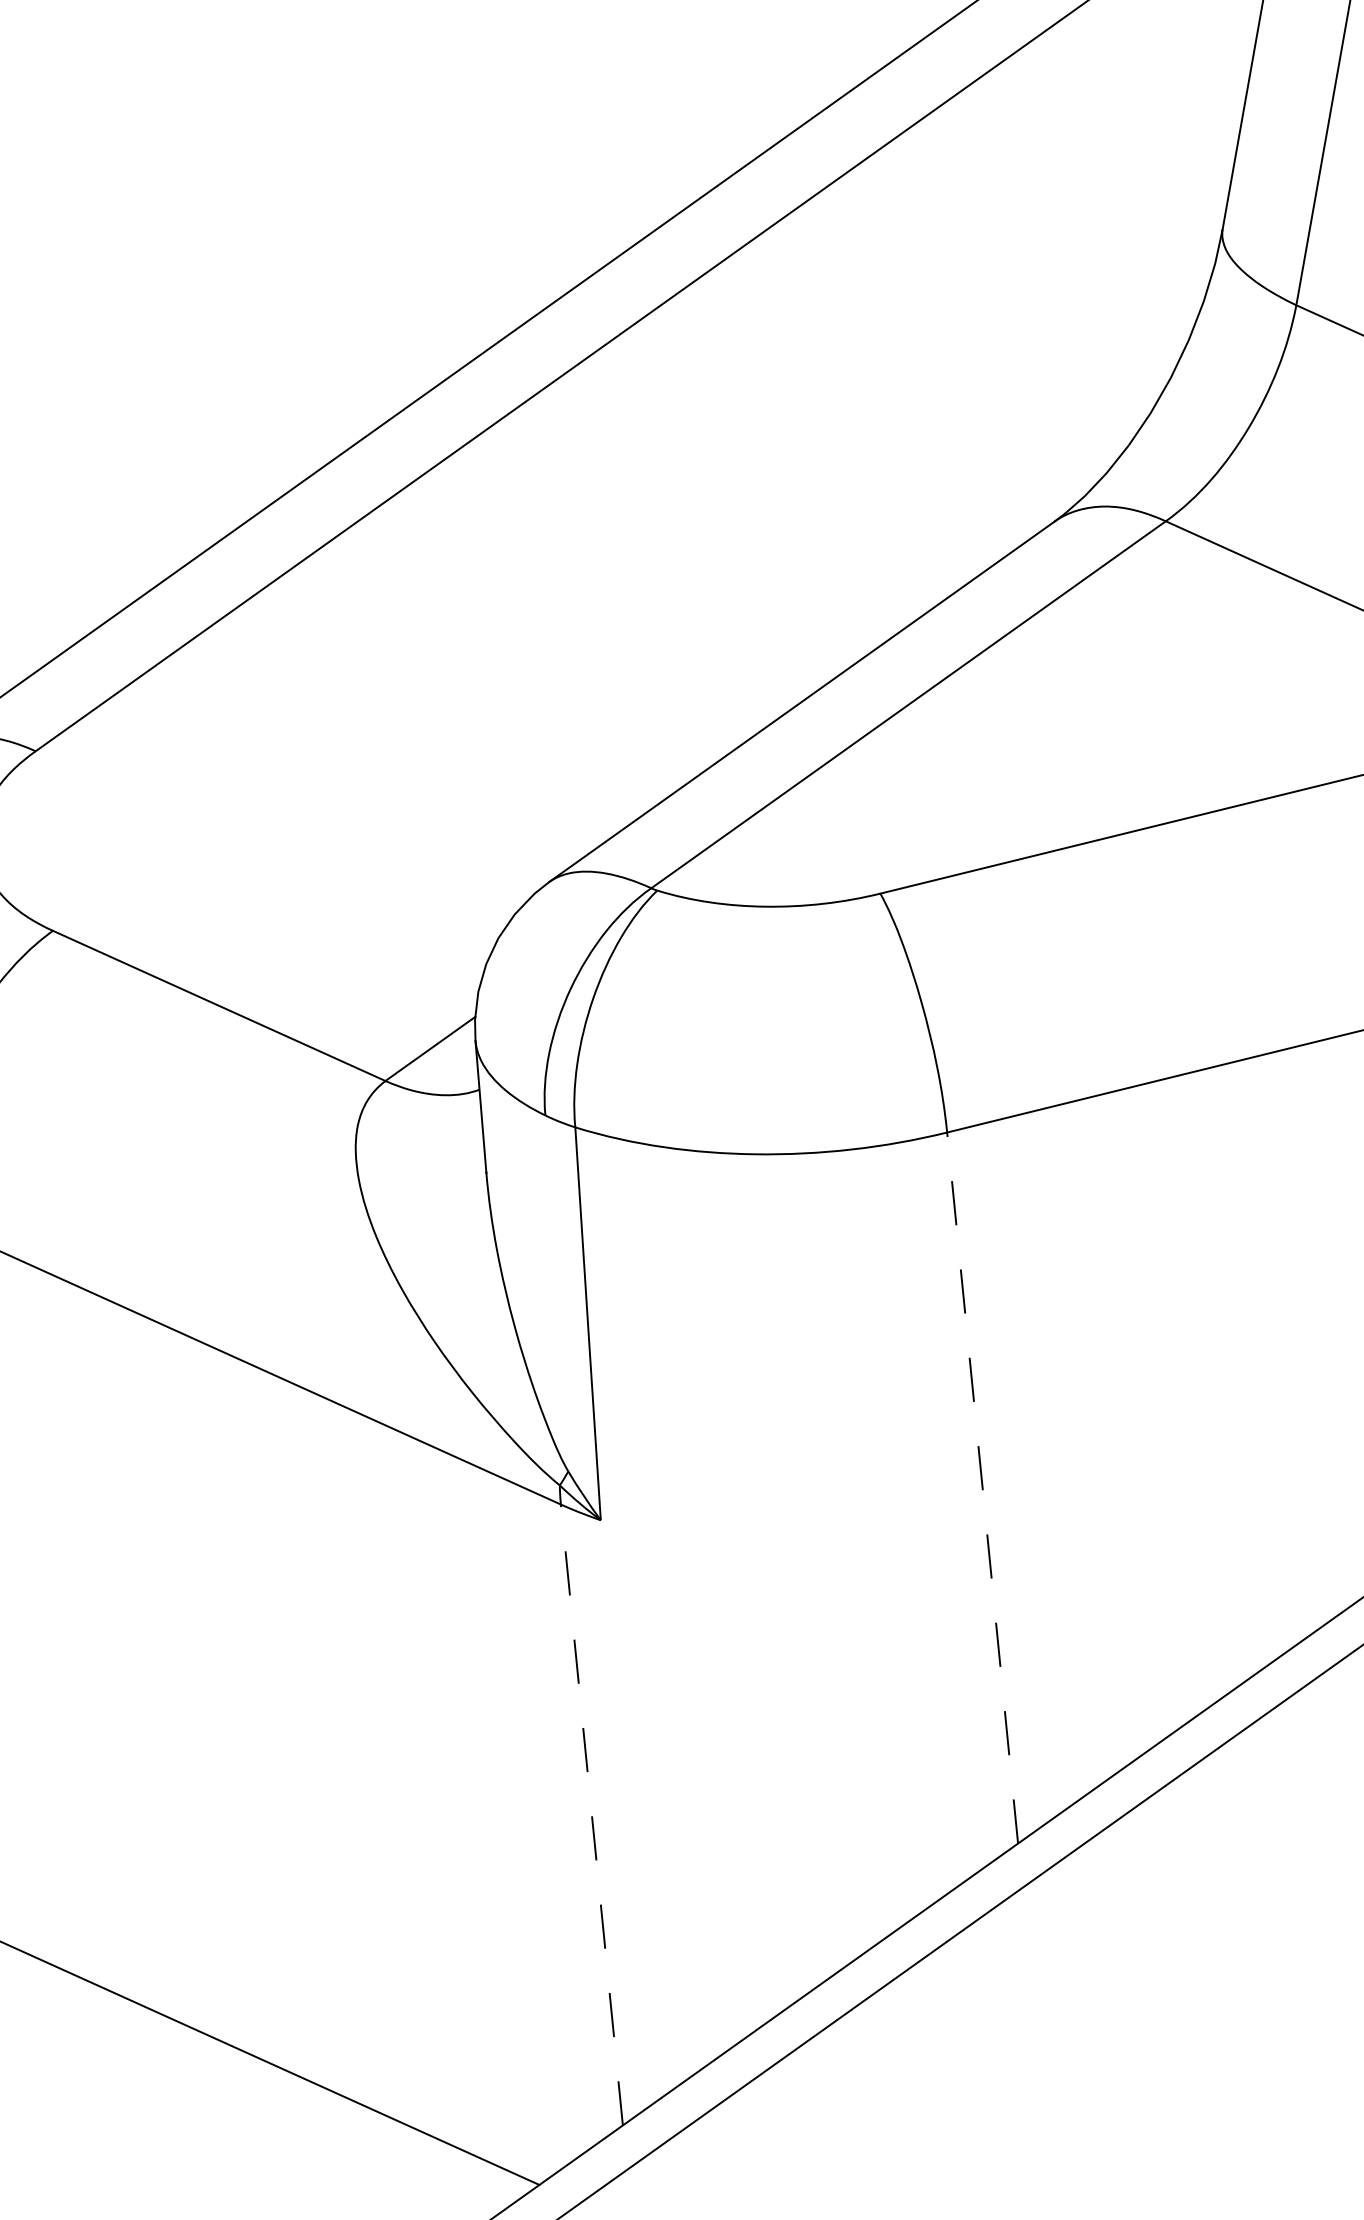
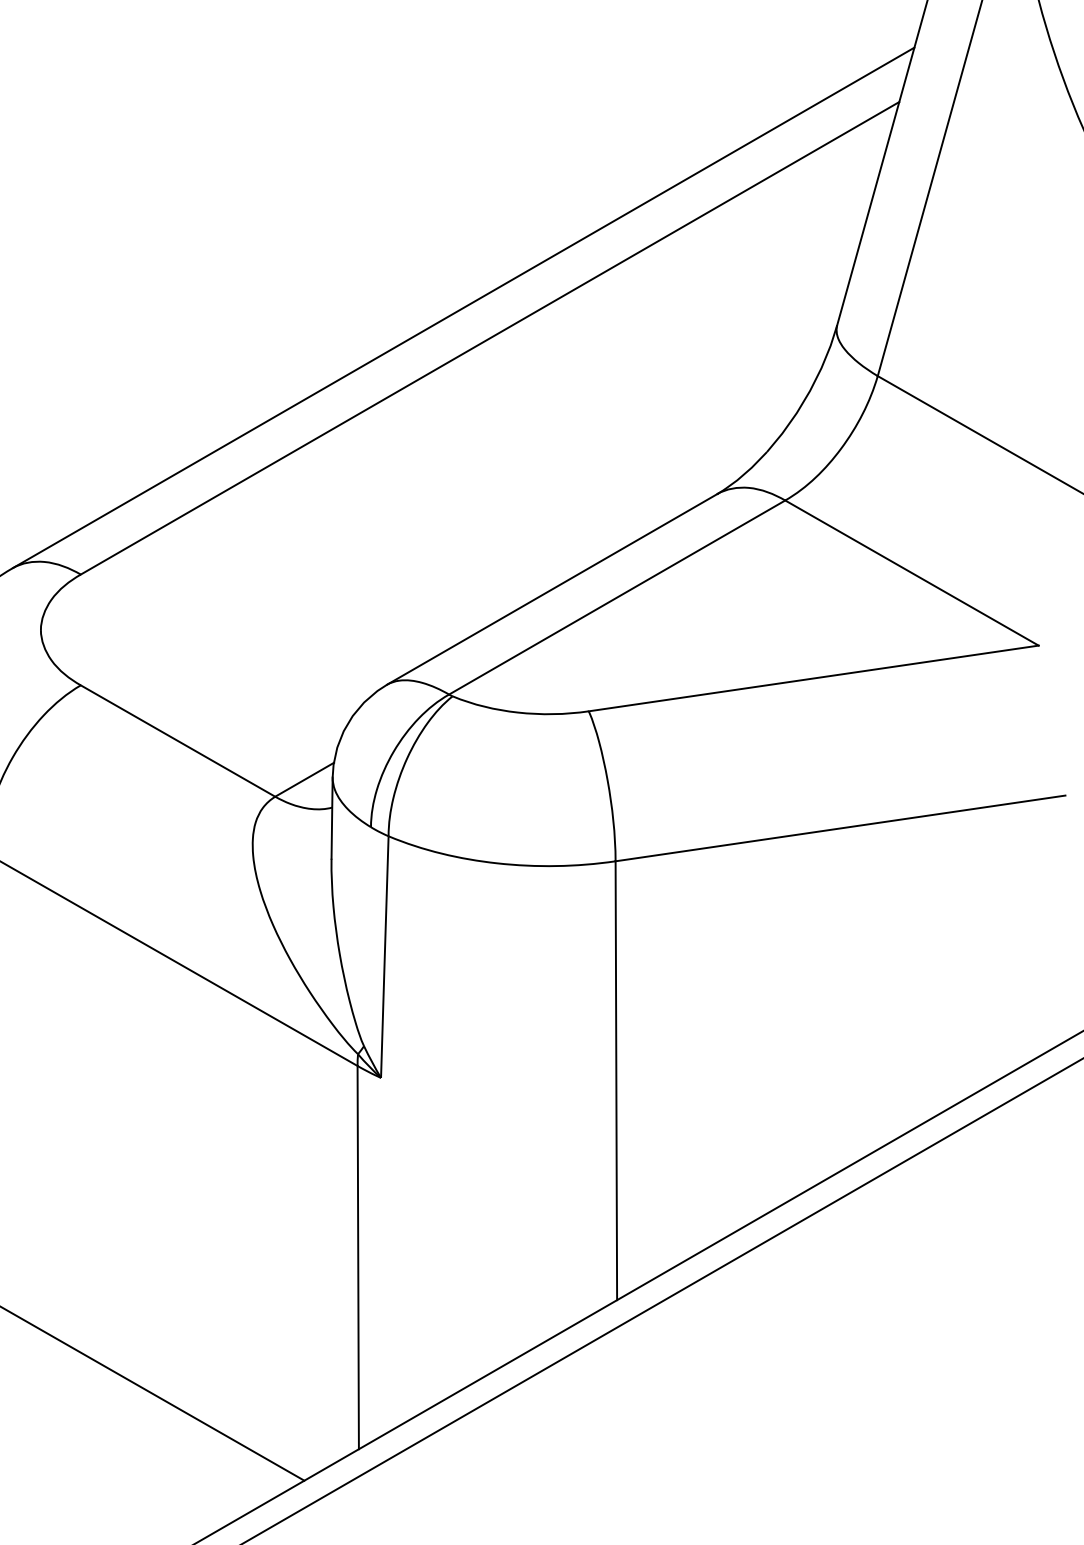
line: (982, 1487) -> (616, 1080), dashed -> solid
line: (592, 1814) -> (358, 1257), dashed -> solid

